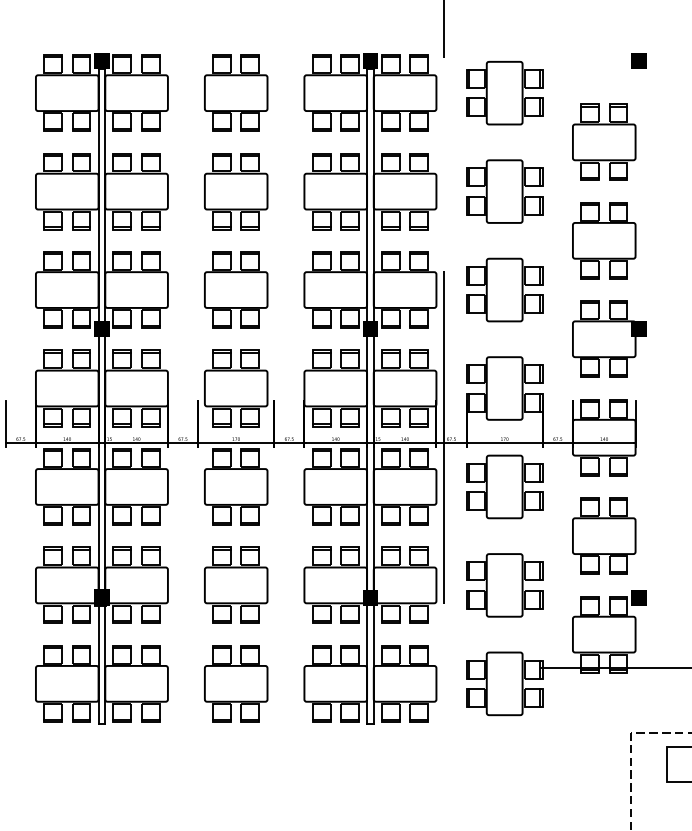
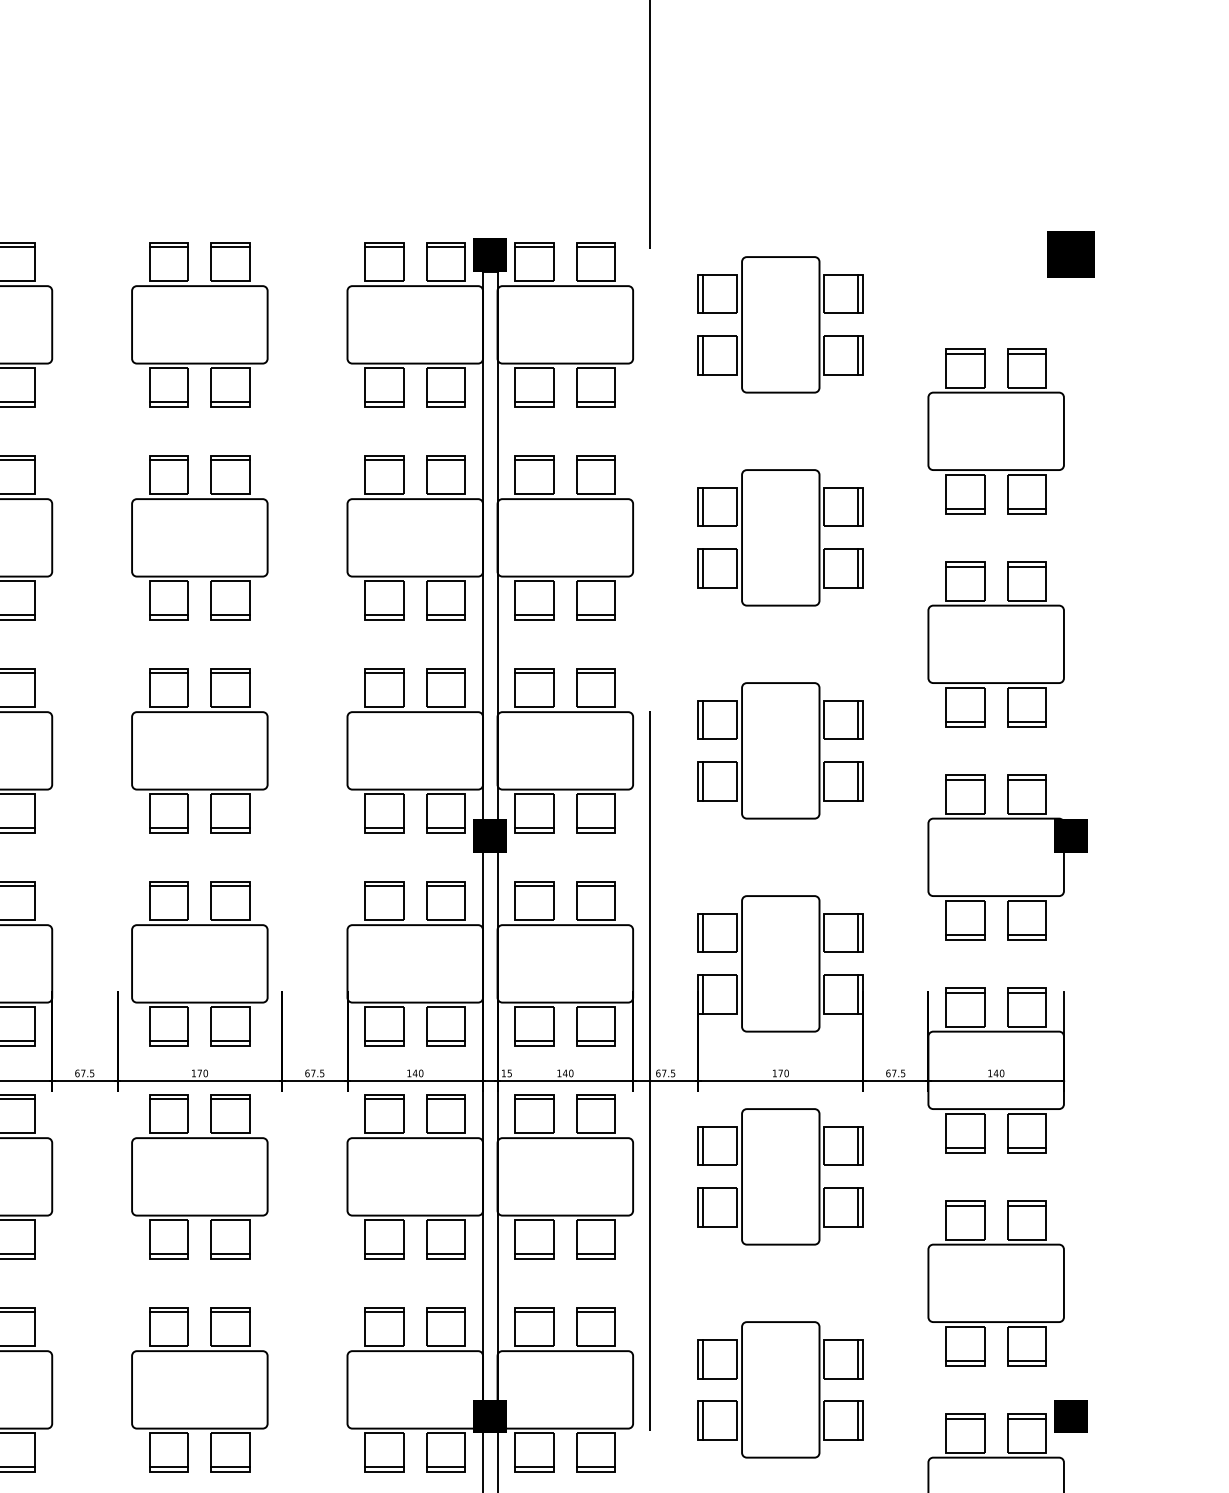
part: (638, 60) -> (1070, 254), size x1.4

